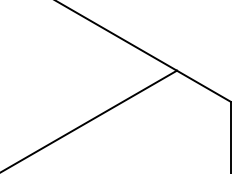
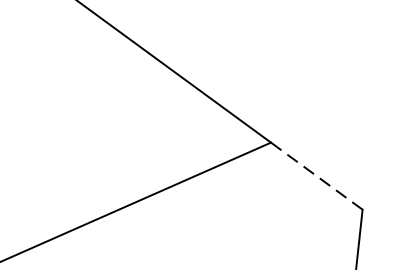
line: (203, 85) -> (316, 174), solid -> dashed

